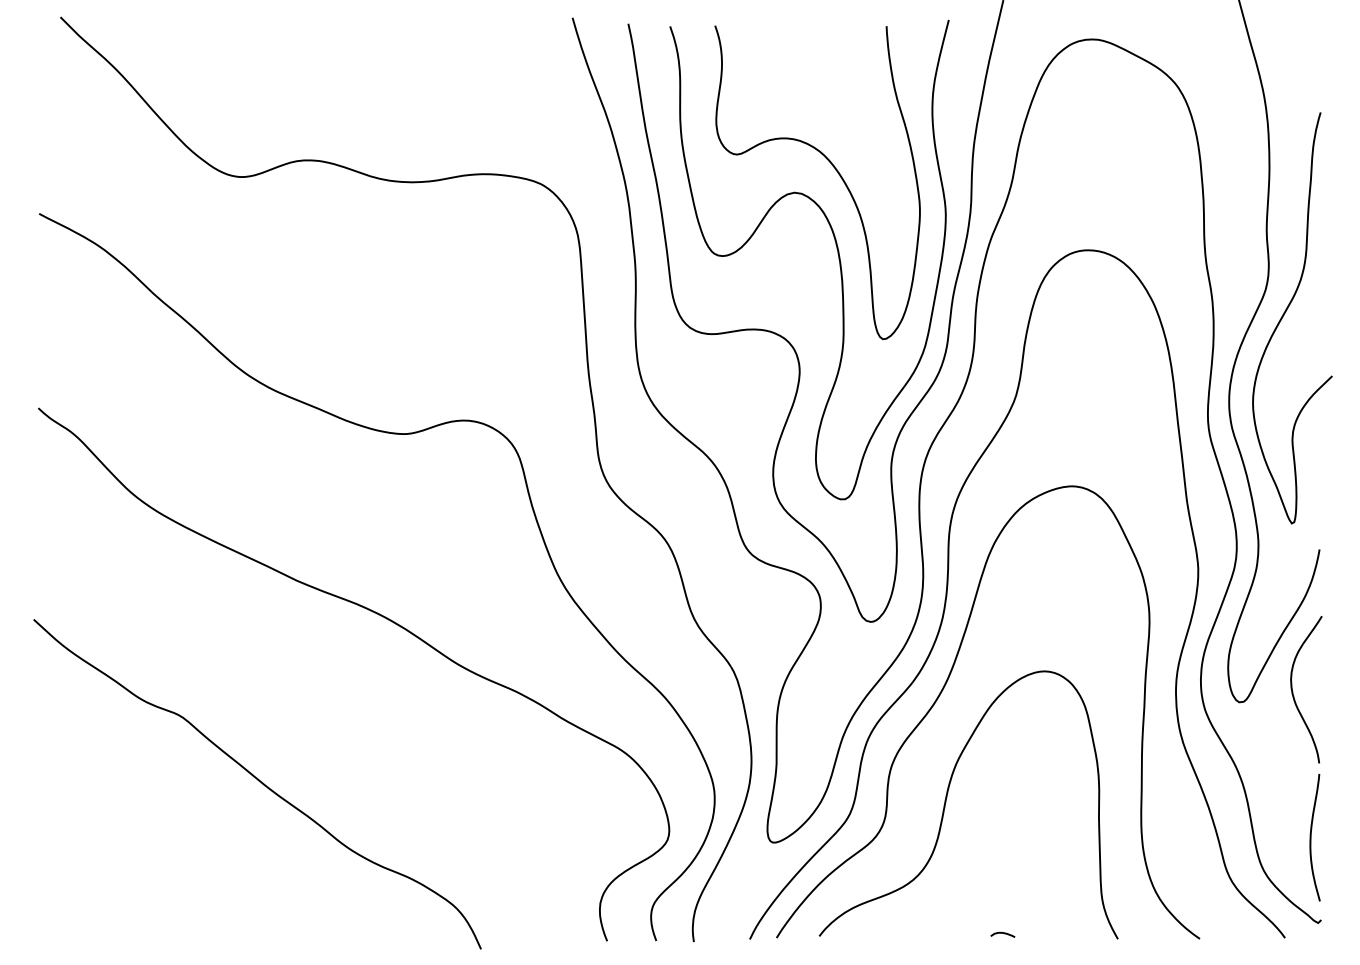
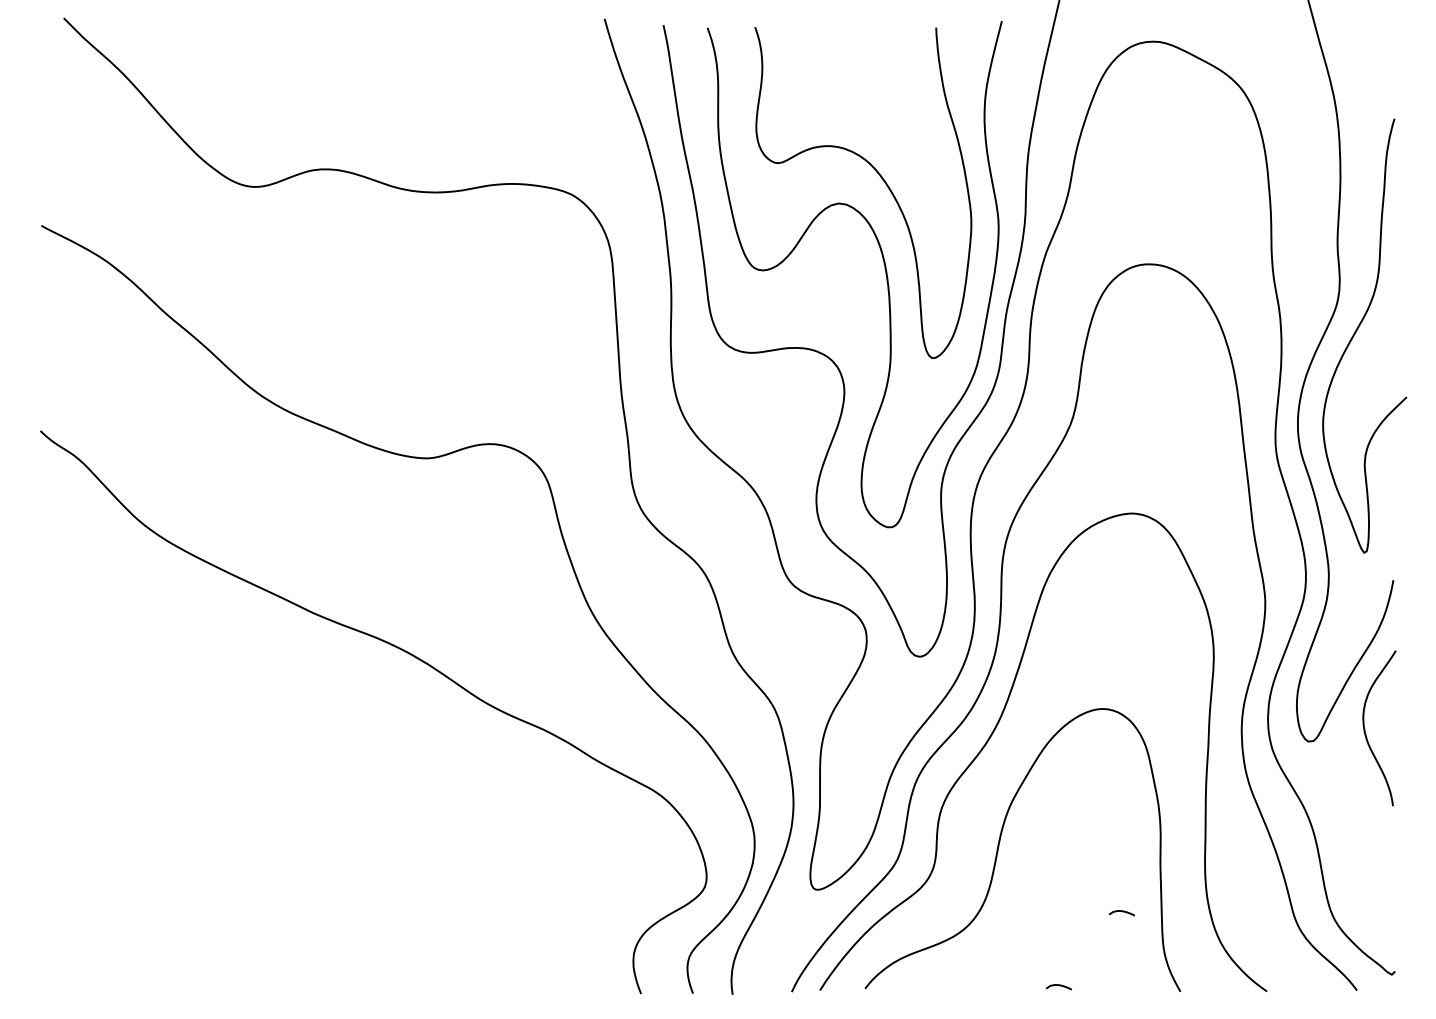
curve: (259, 781) -> (273, 825), removed
curve: (1311, 837) -> (1384, 884), removed
curve: (1063, 864) -> (1122, 912), added

